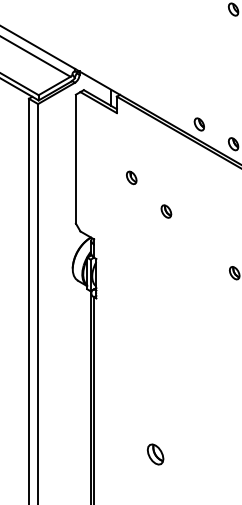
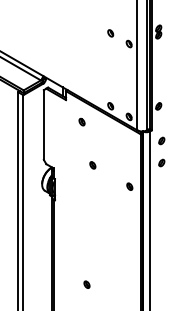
part: (130, 176) -> (81, 121), moved
part: (165, 211) -> (92, 165), moved
part: (154, 453) -> (86, 284), size x0.62

